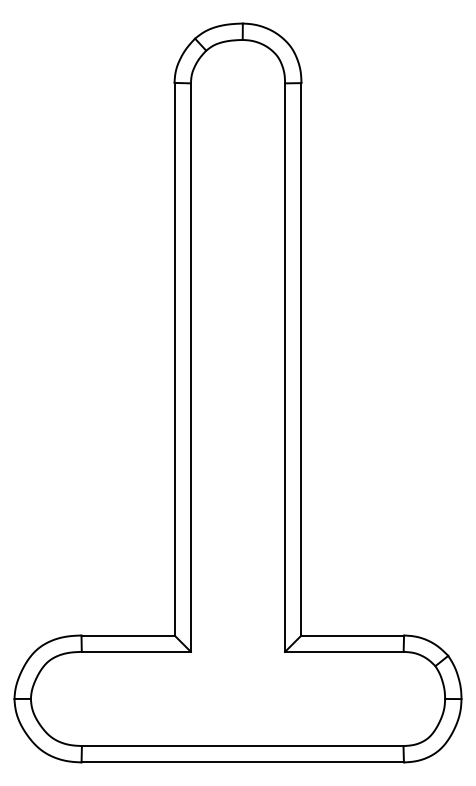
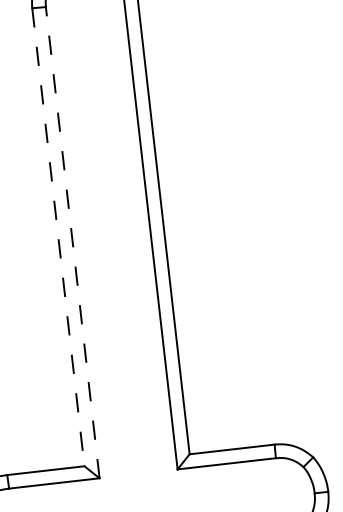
line: (174, 359) -> (58, 237), solid -> dashed
line: (190, 367) -> (72, 242), solid -> dashed

